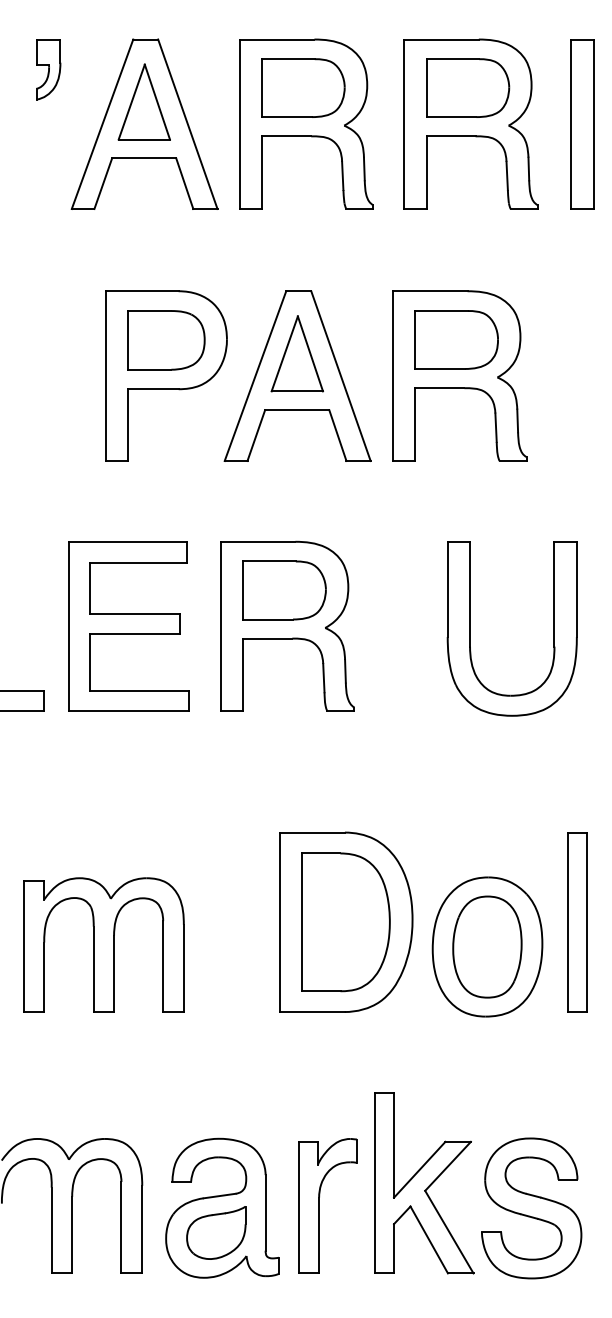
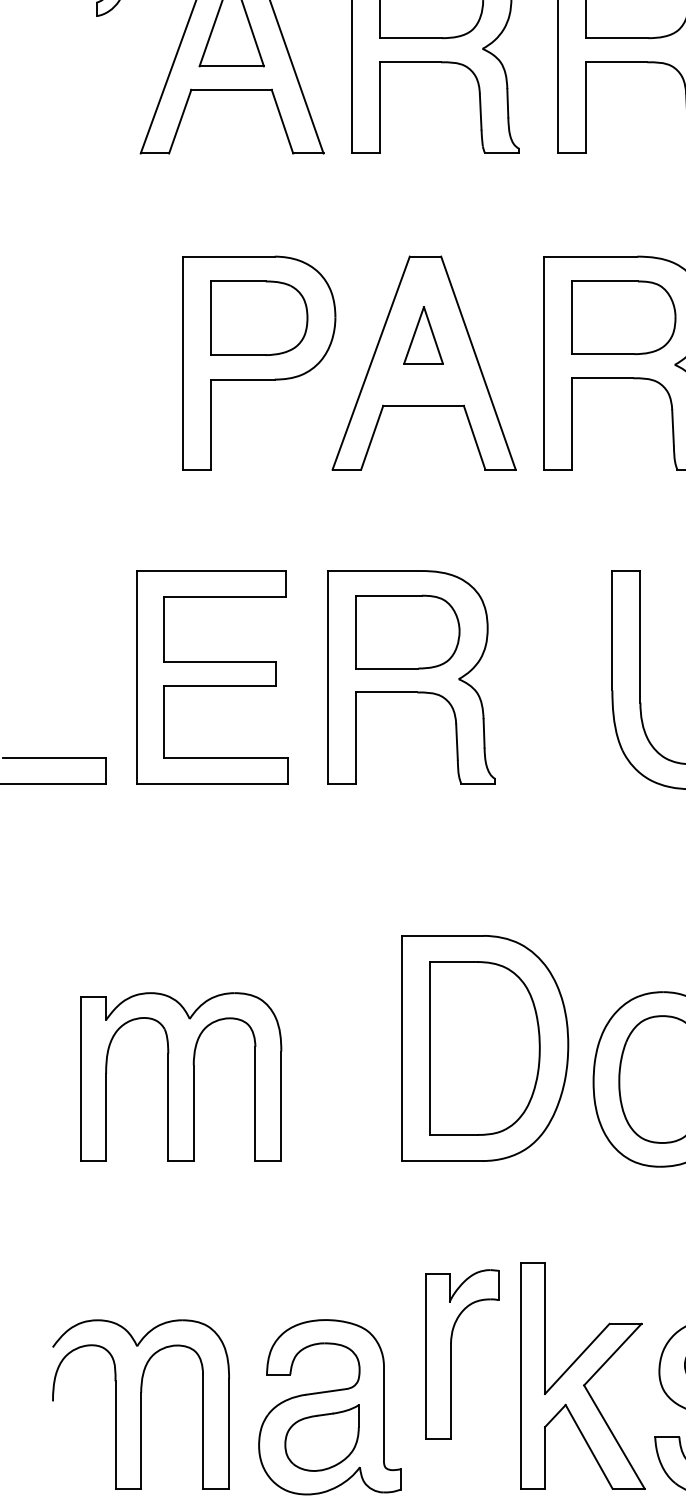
part: (296, 353) -> (422, 334), size x0.6
part: (319, 1205) -> (451, 1353), moved

